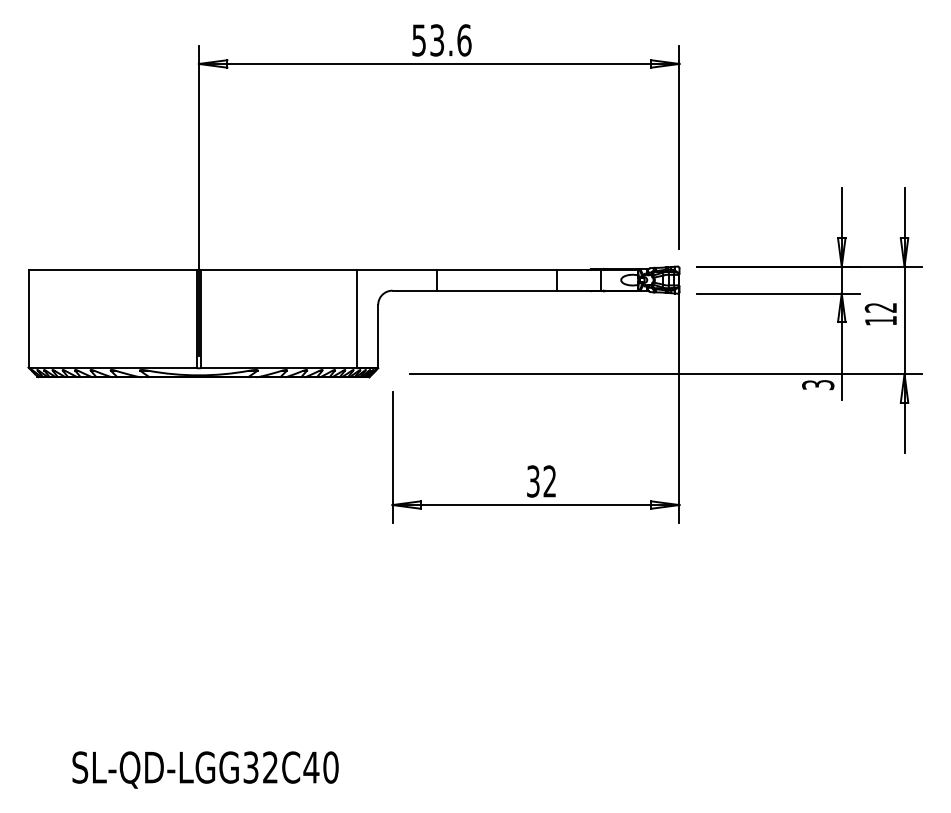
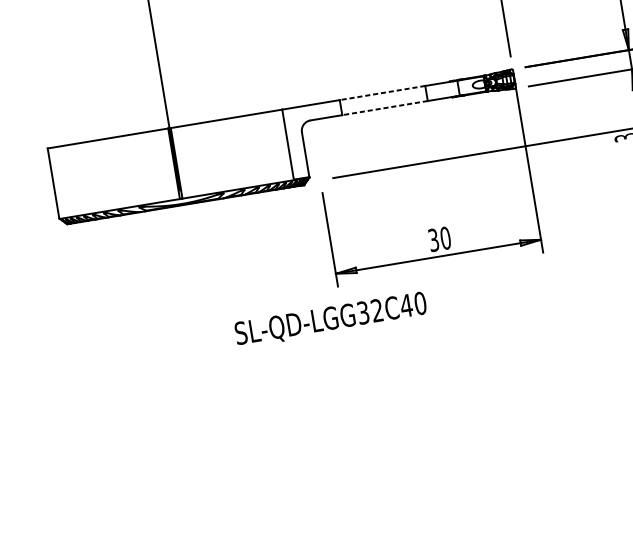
line: (496, 269) -> (382, 93), solid -> dashed
line: (496, 290) -> (384, 108), solid -> dashed
text: (549, 481) -> (445, 238), 32 -> 30
text: (205, 769) -> (330, 319), moved

